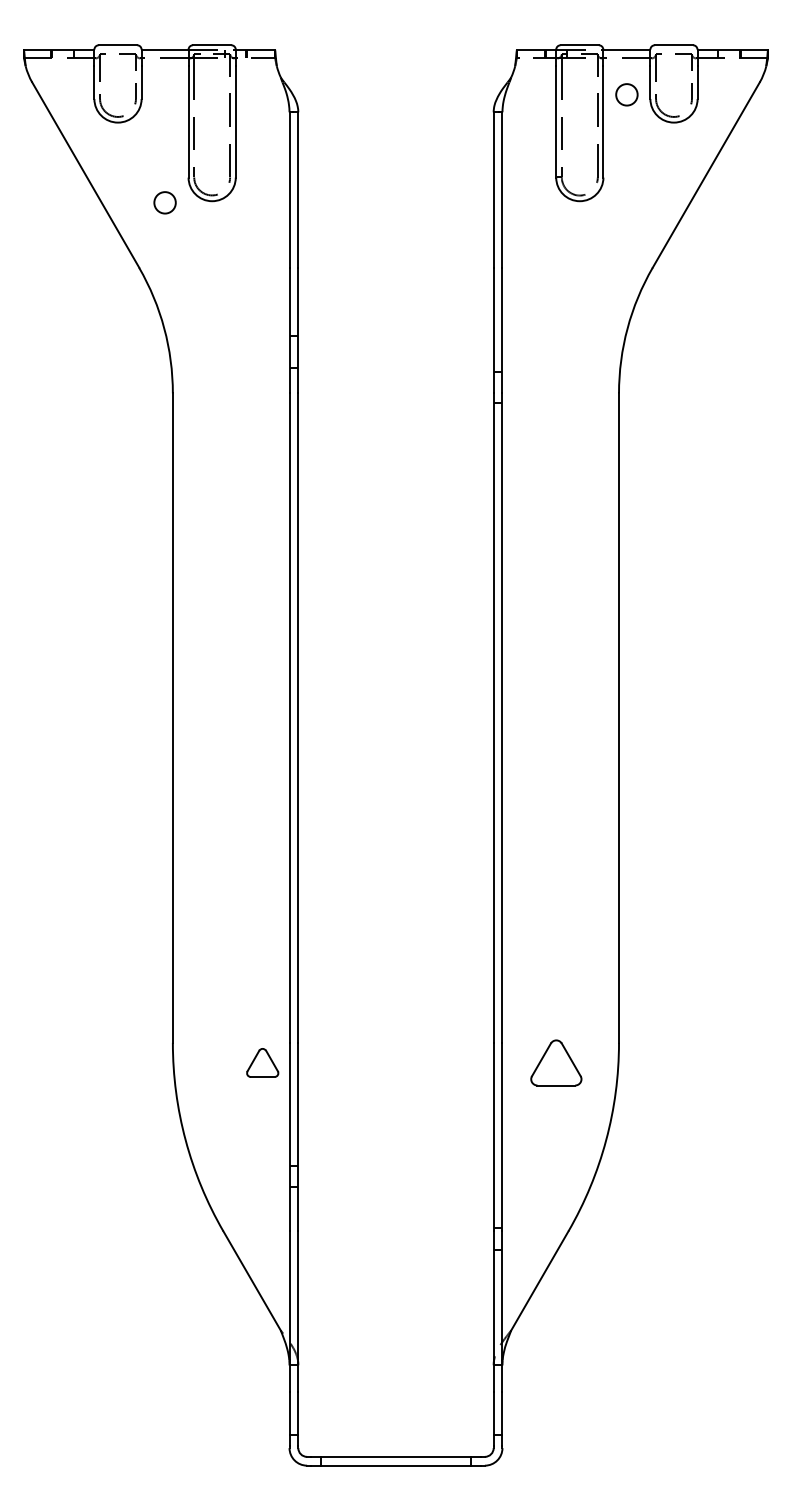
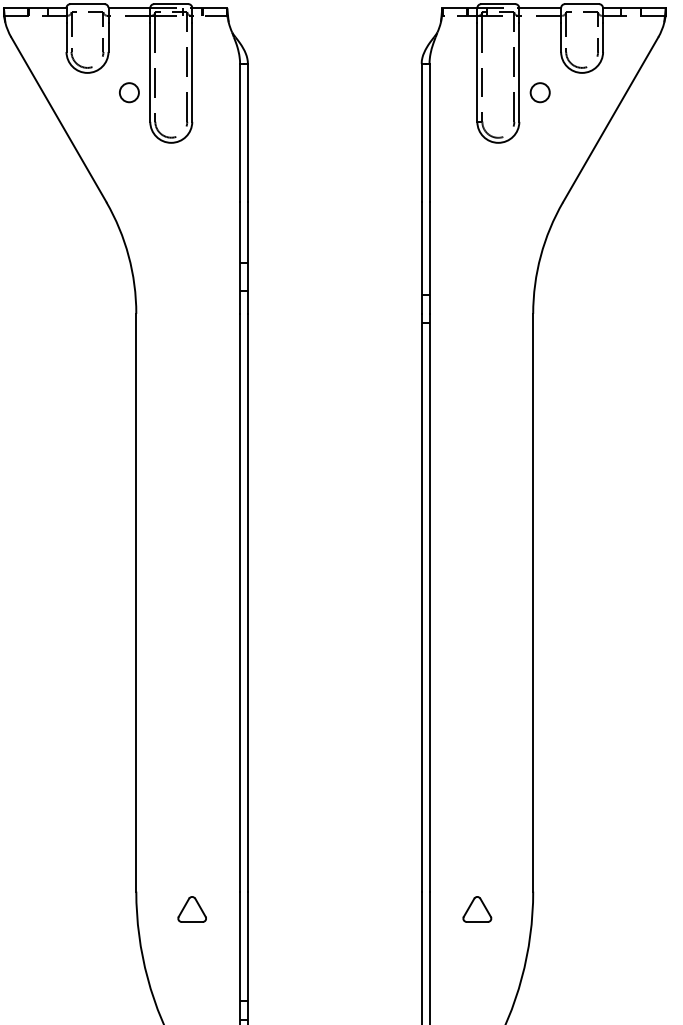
circle: (626, 94) -> (539, 92), moved
circle: (164, 202) -> (128, 92), moved
part: (262, 1062) -> (192, 909), moved
part: (555, 1062) -> (476, 909), size x0.62

